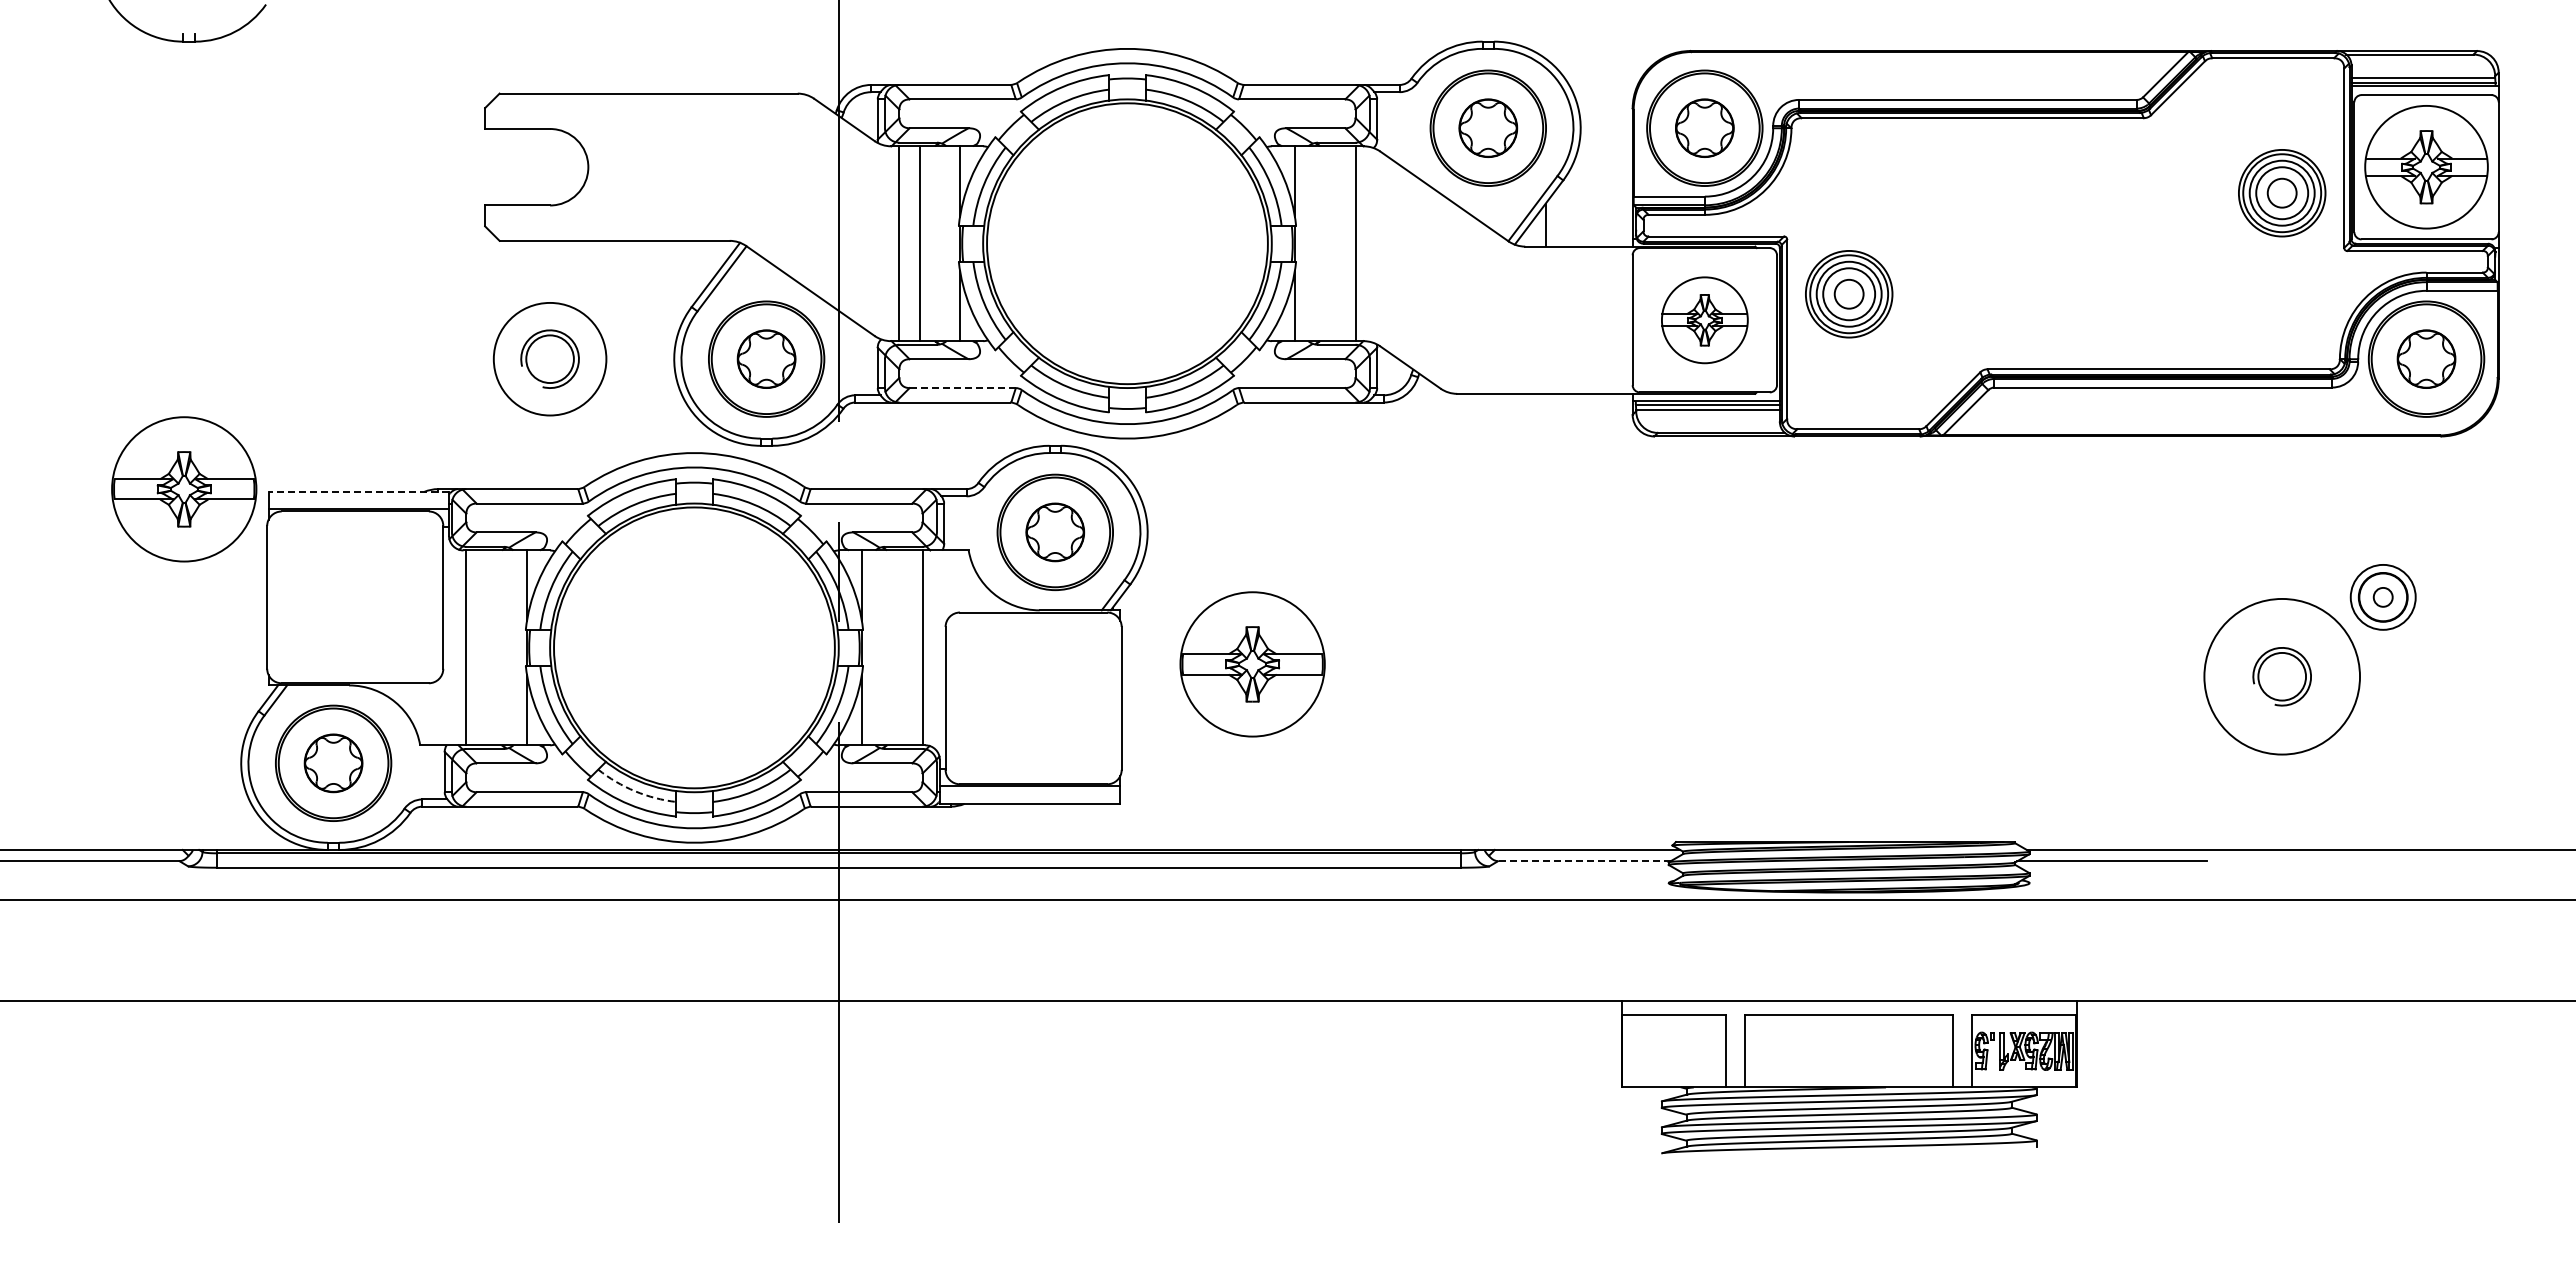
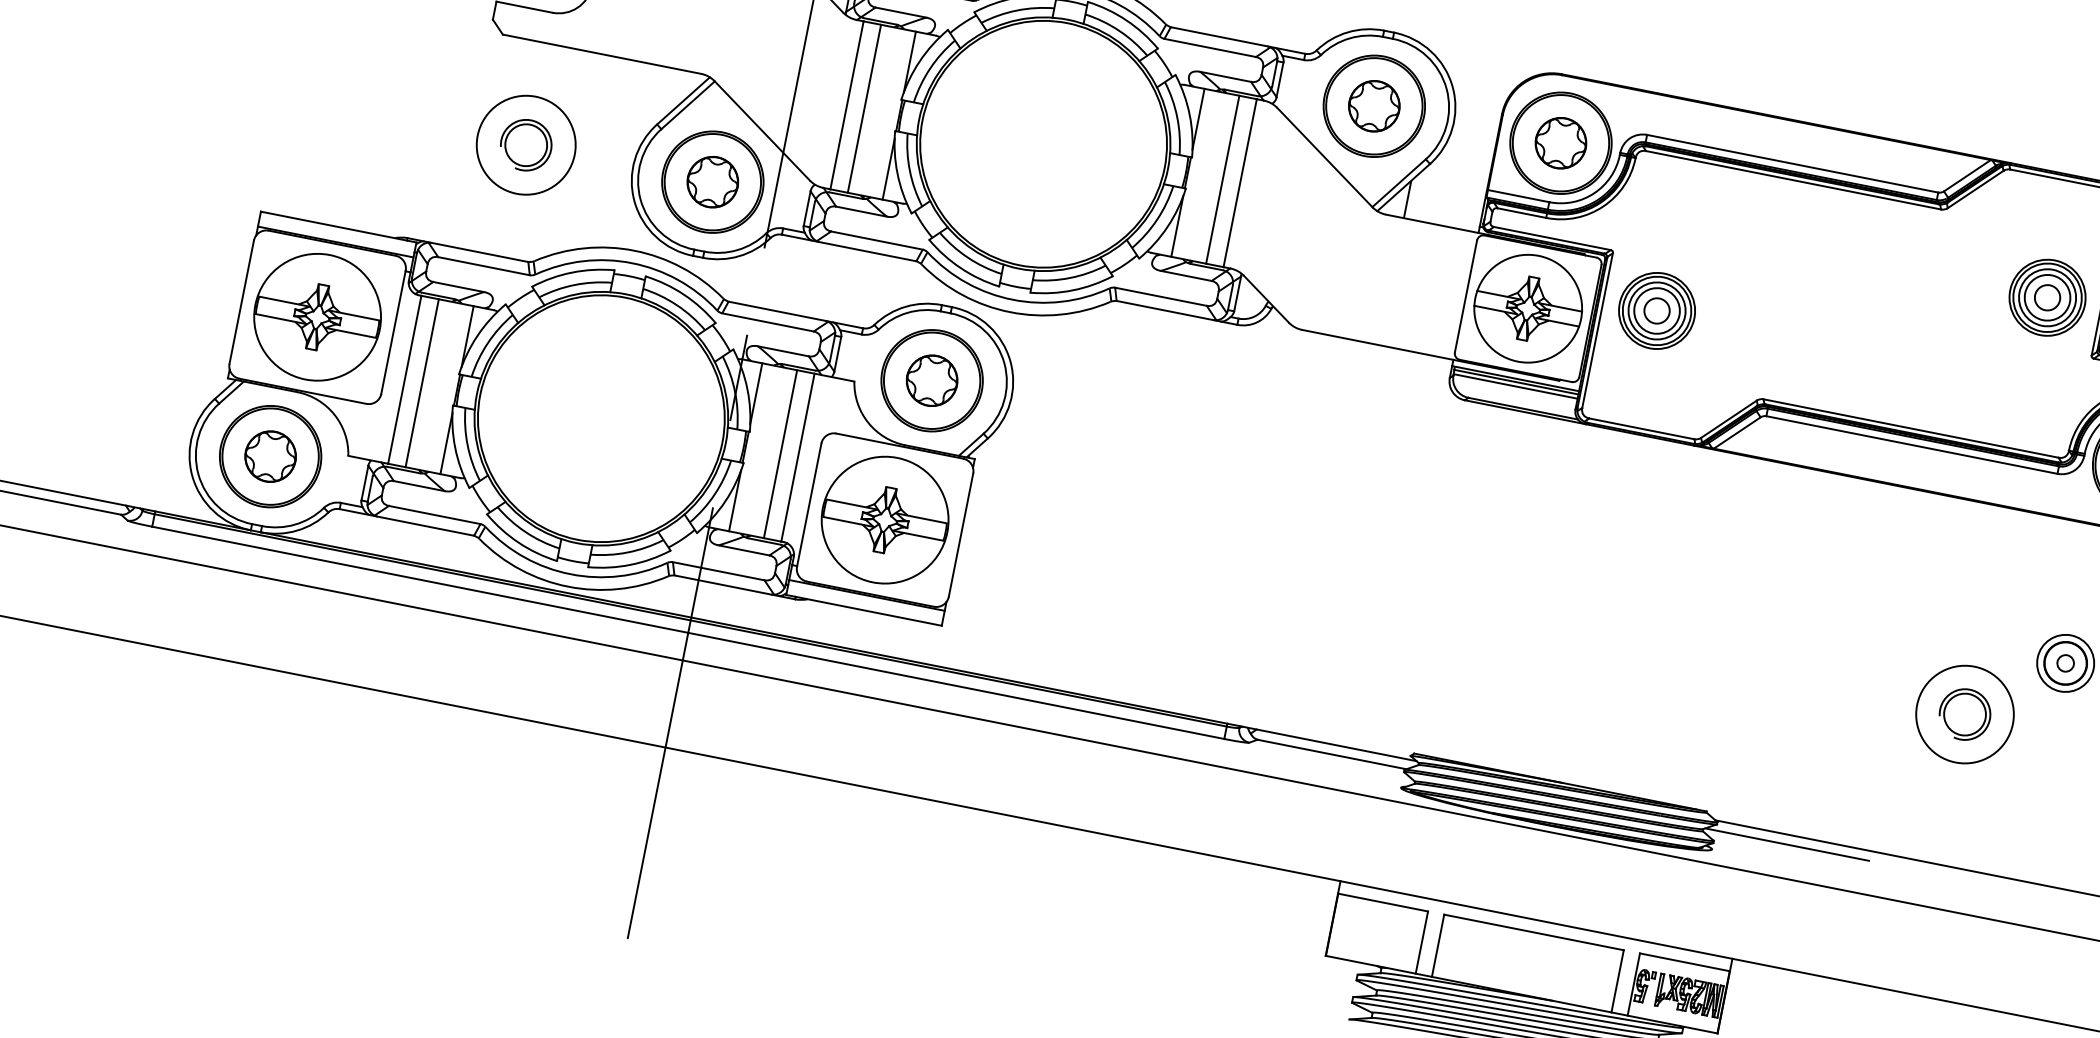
line: (1335, 243) -> (1222, 179), added
part: (1704, 320) -> (1527, 308), size x1.43
line: (963, 388) -> (877, 241), dashed -> solid
part: (184, 489) -> (317, 317), moved
line: (358, 492) -> (338, 227), dashed -> solid
line: (486, 647) -> (422, 382), added
line: (902, 647) -> (780, 453), added
part: (1252, 664) -> (884, 520), moved
circle: (2281, 676) -> (1964, 714), size x0.71
arc: (635, 791) -> (526, 532), dashed -> solid
line: (1583, 861) -> (1331, 754), dashed -> solid

